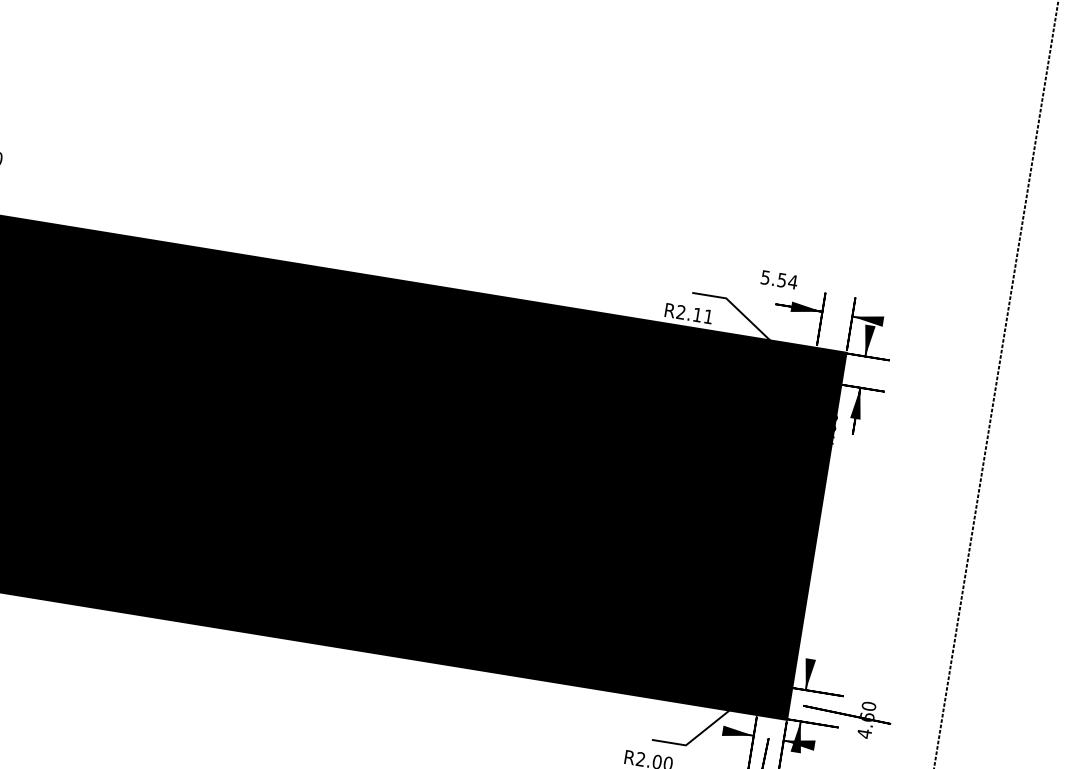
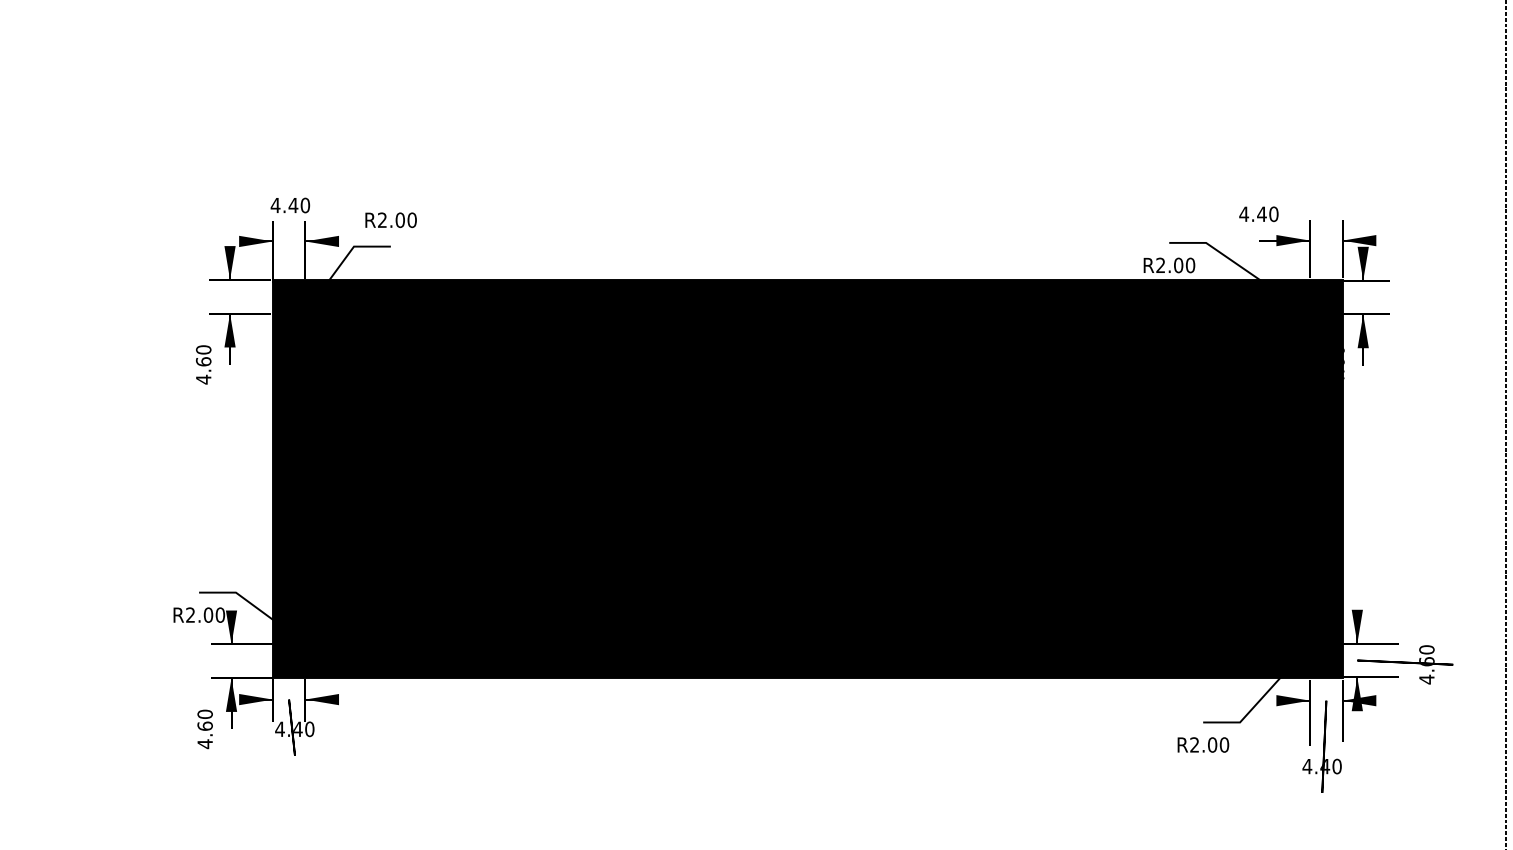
text: (778, 280) -> (1258, 214), 5.54 -> 4.40
text: (702, 315) -> (1184, 265), R2.11 -> R2.00

